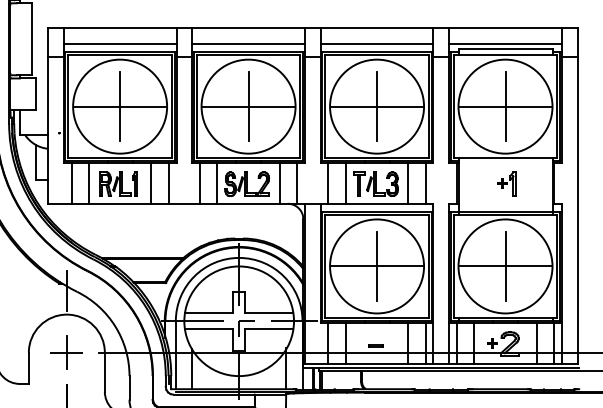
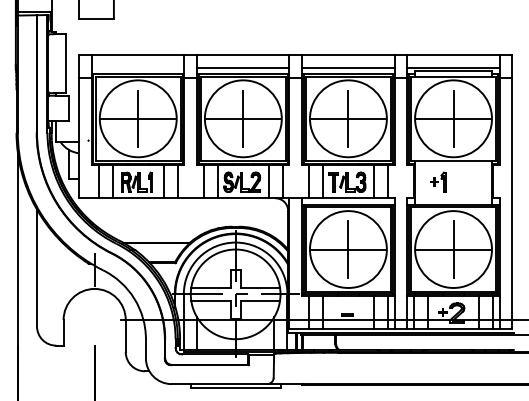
line: (120, 43) -> (138, 67), removed
part: (506, 183) -> (438, 181), moved
part: (66, 351) -> (94, 319), removed

